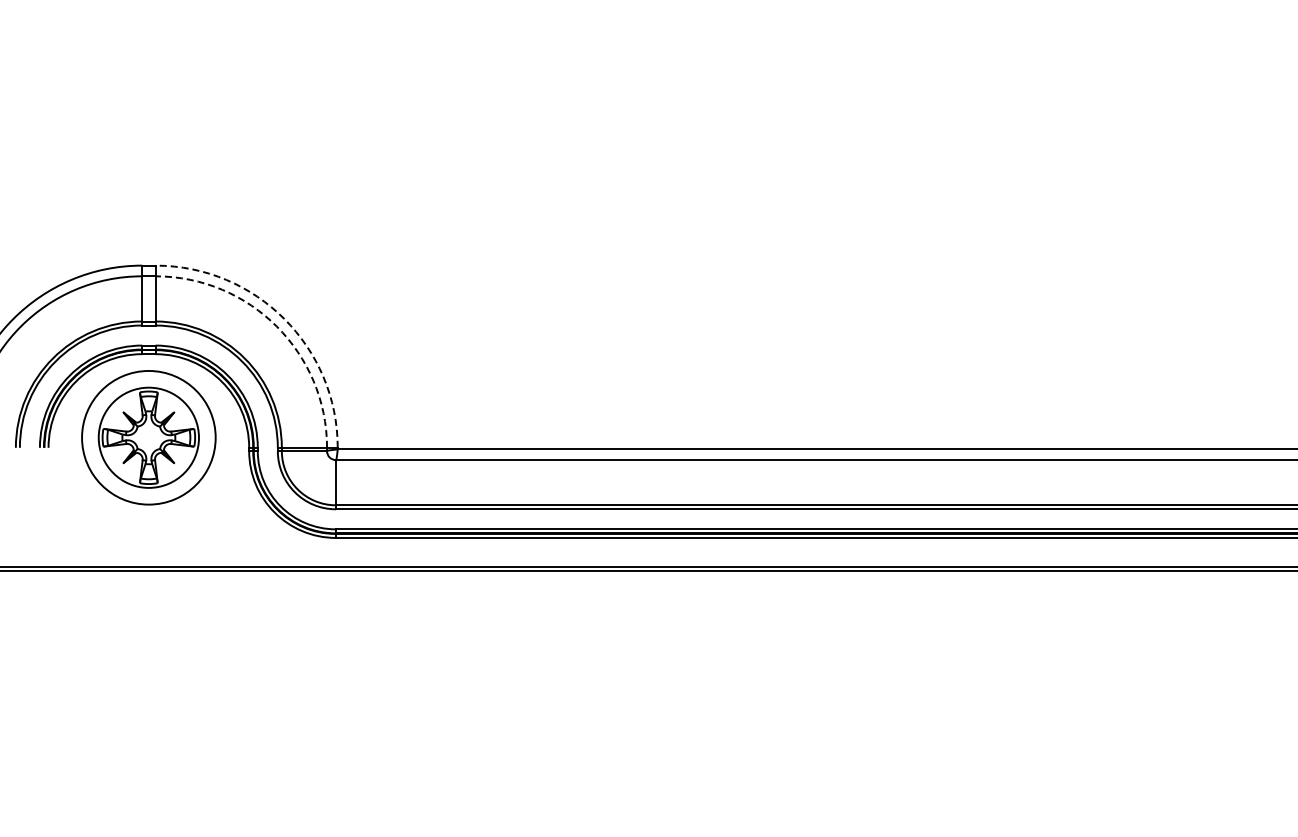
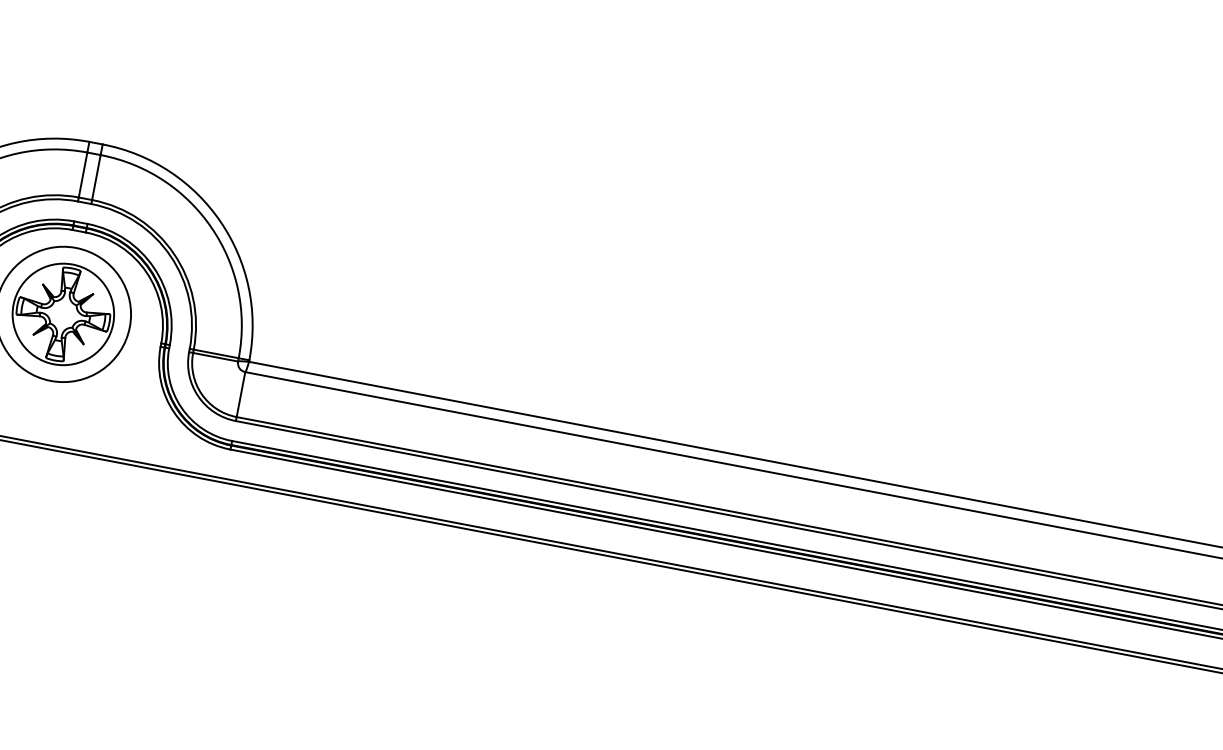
arc: (284, 318) -> (220, 221), dashed -> solid
arc: (276, 326) -> (211, 227), dashed -> solid

